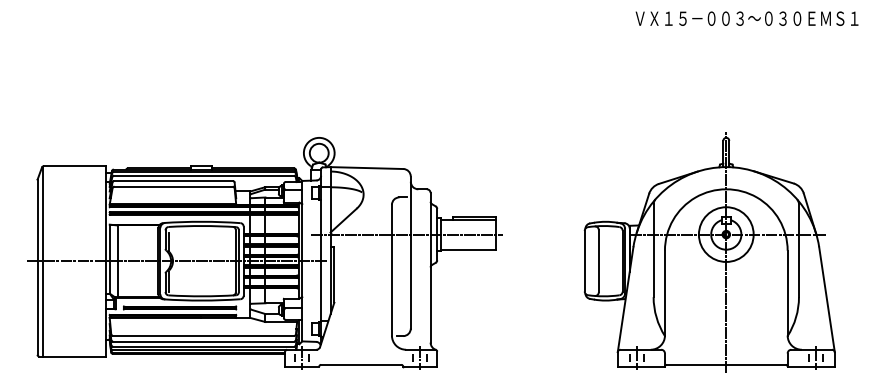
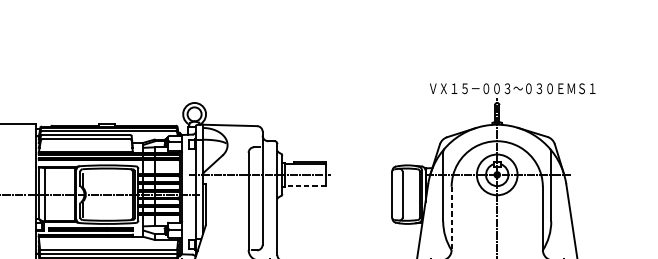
text: (746, 18) -> (512, 88), moved
line: (467, 249) -> (304, 185), solid -> dashed
line: (664, 293) -> (451, 218), solid -> dashed

